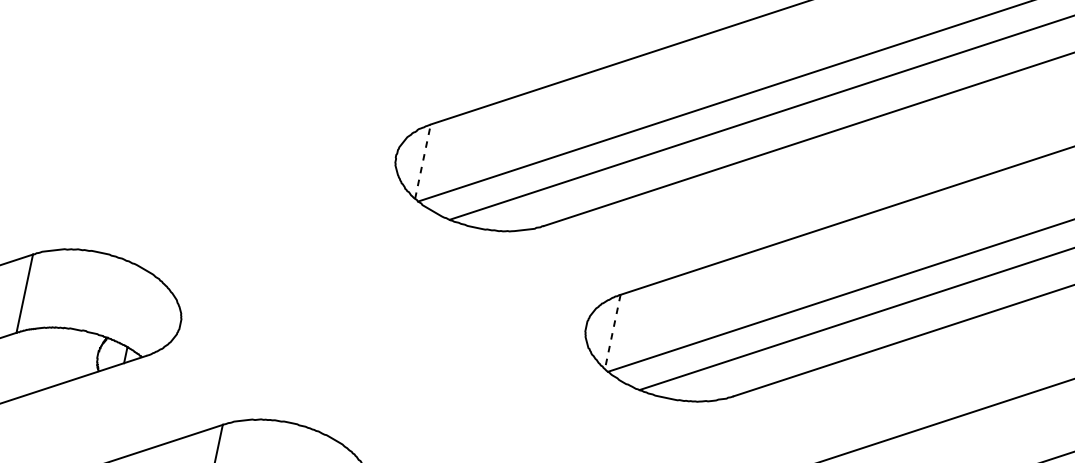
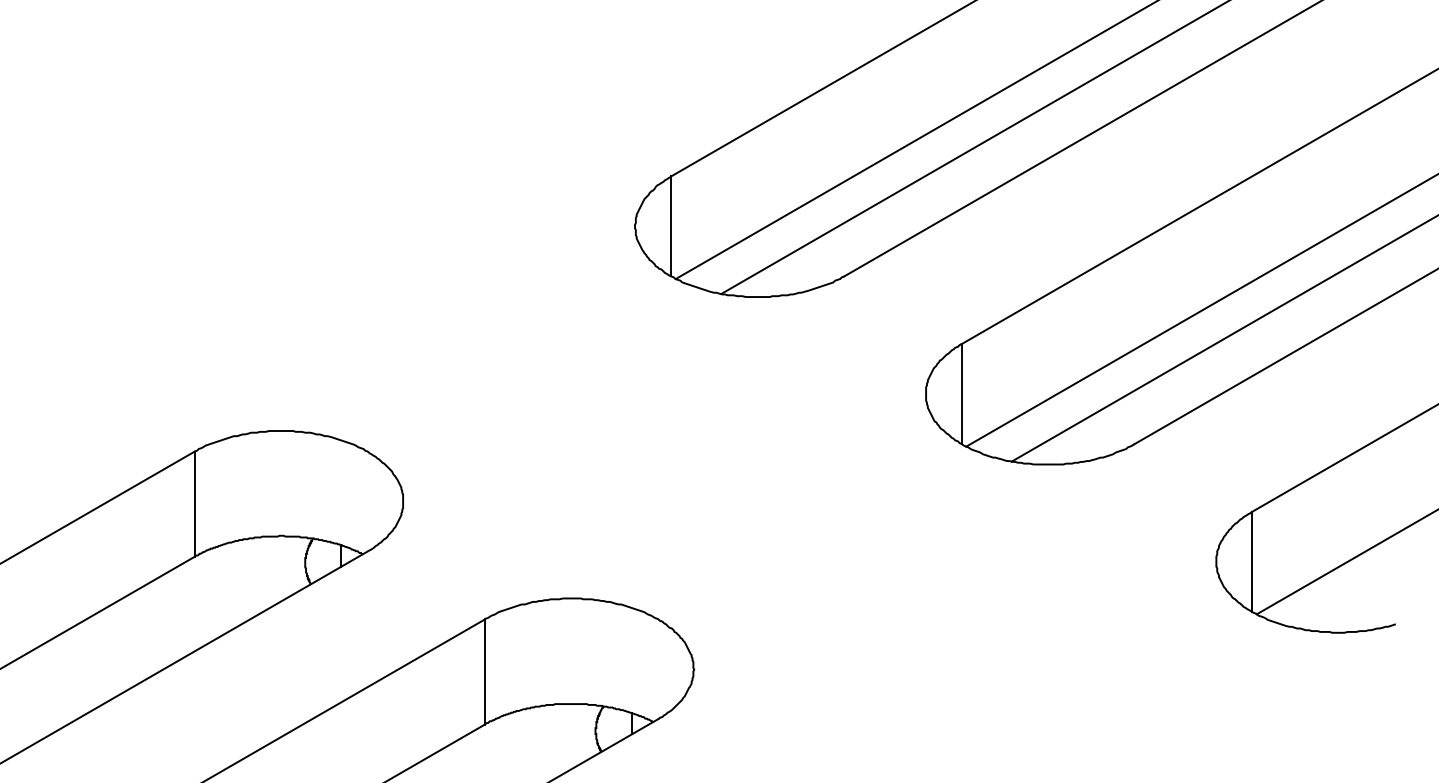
line: (423, 161) -> (671, 226), dashed -> solid
line: (612, 332) -> (961, 394), dashed -> solid

